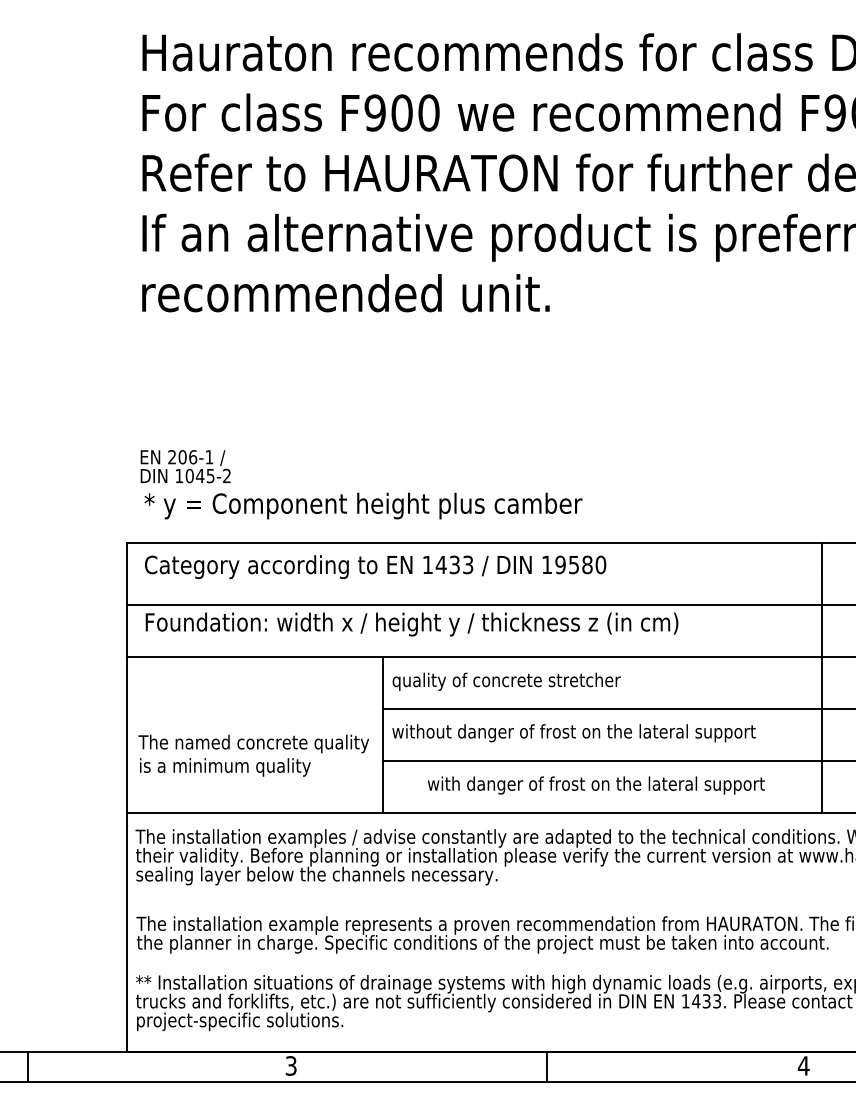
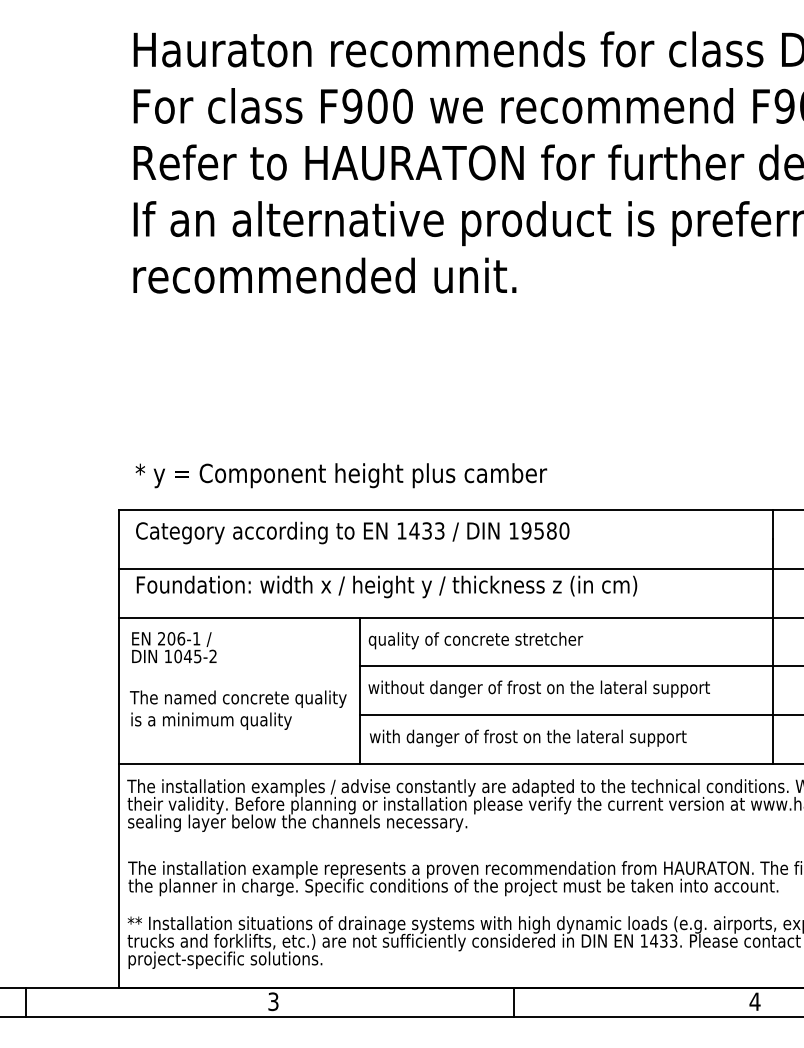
text: (185, 466) -> (174, 647), moved
text: (596, 784) -> (528, 737), moved

